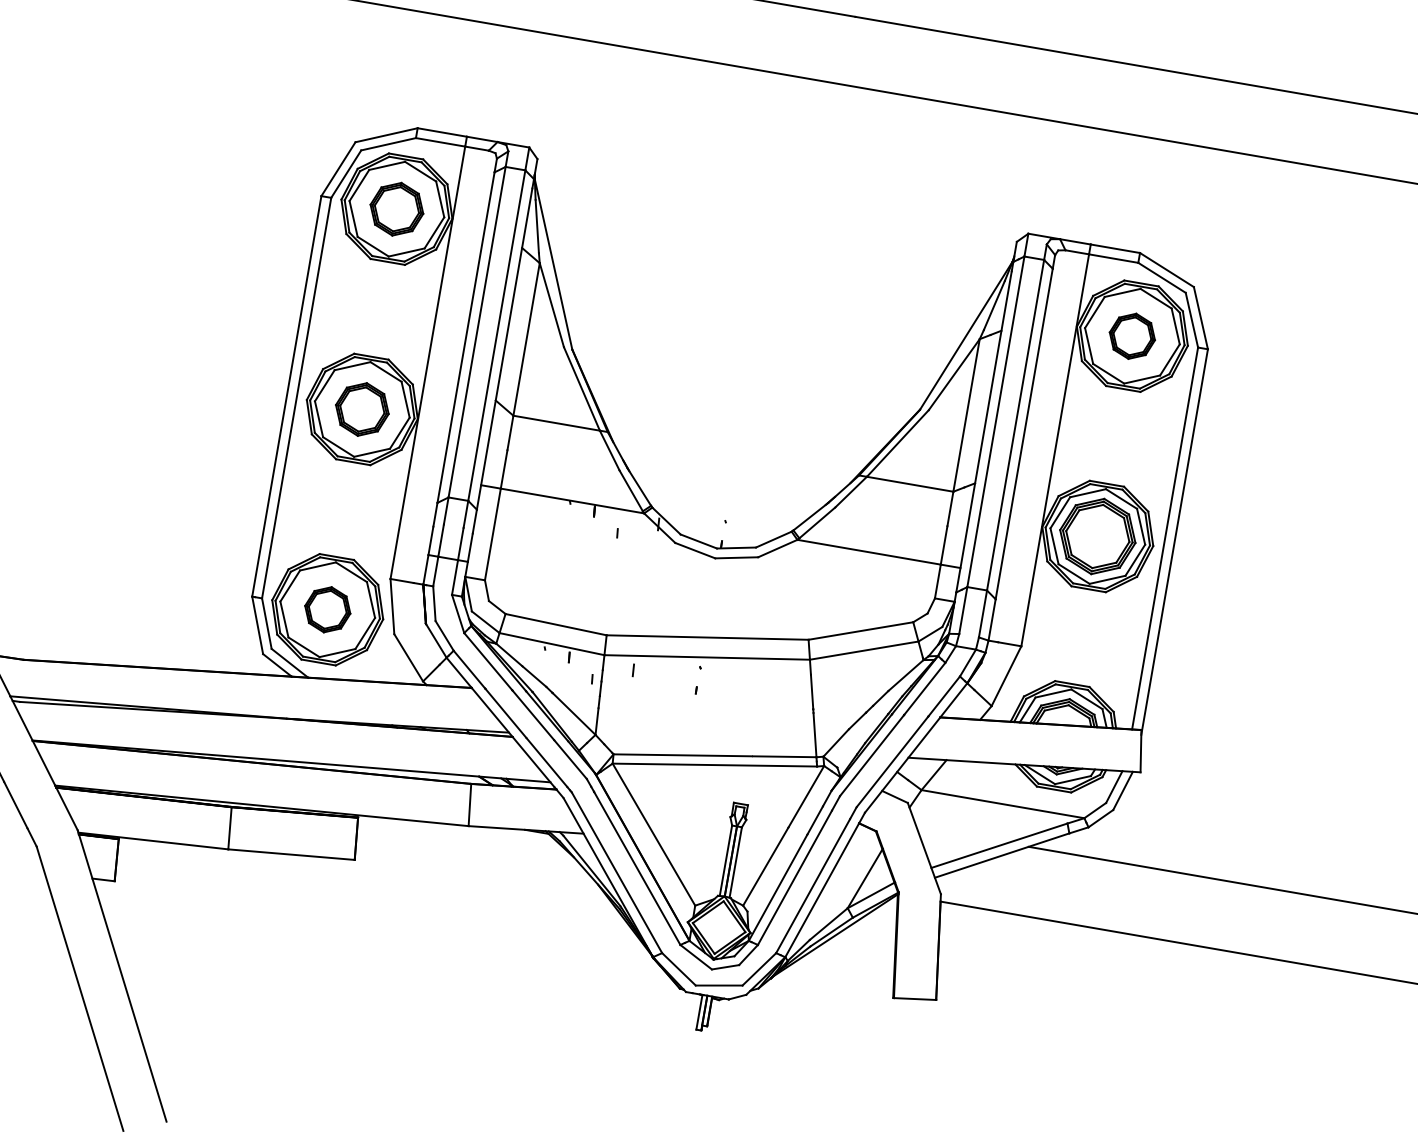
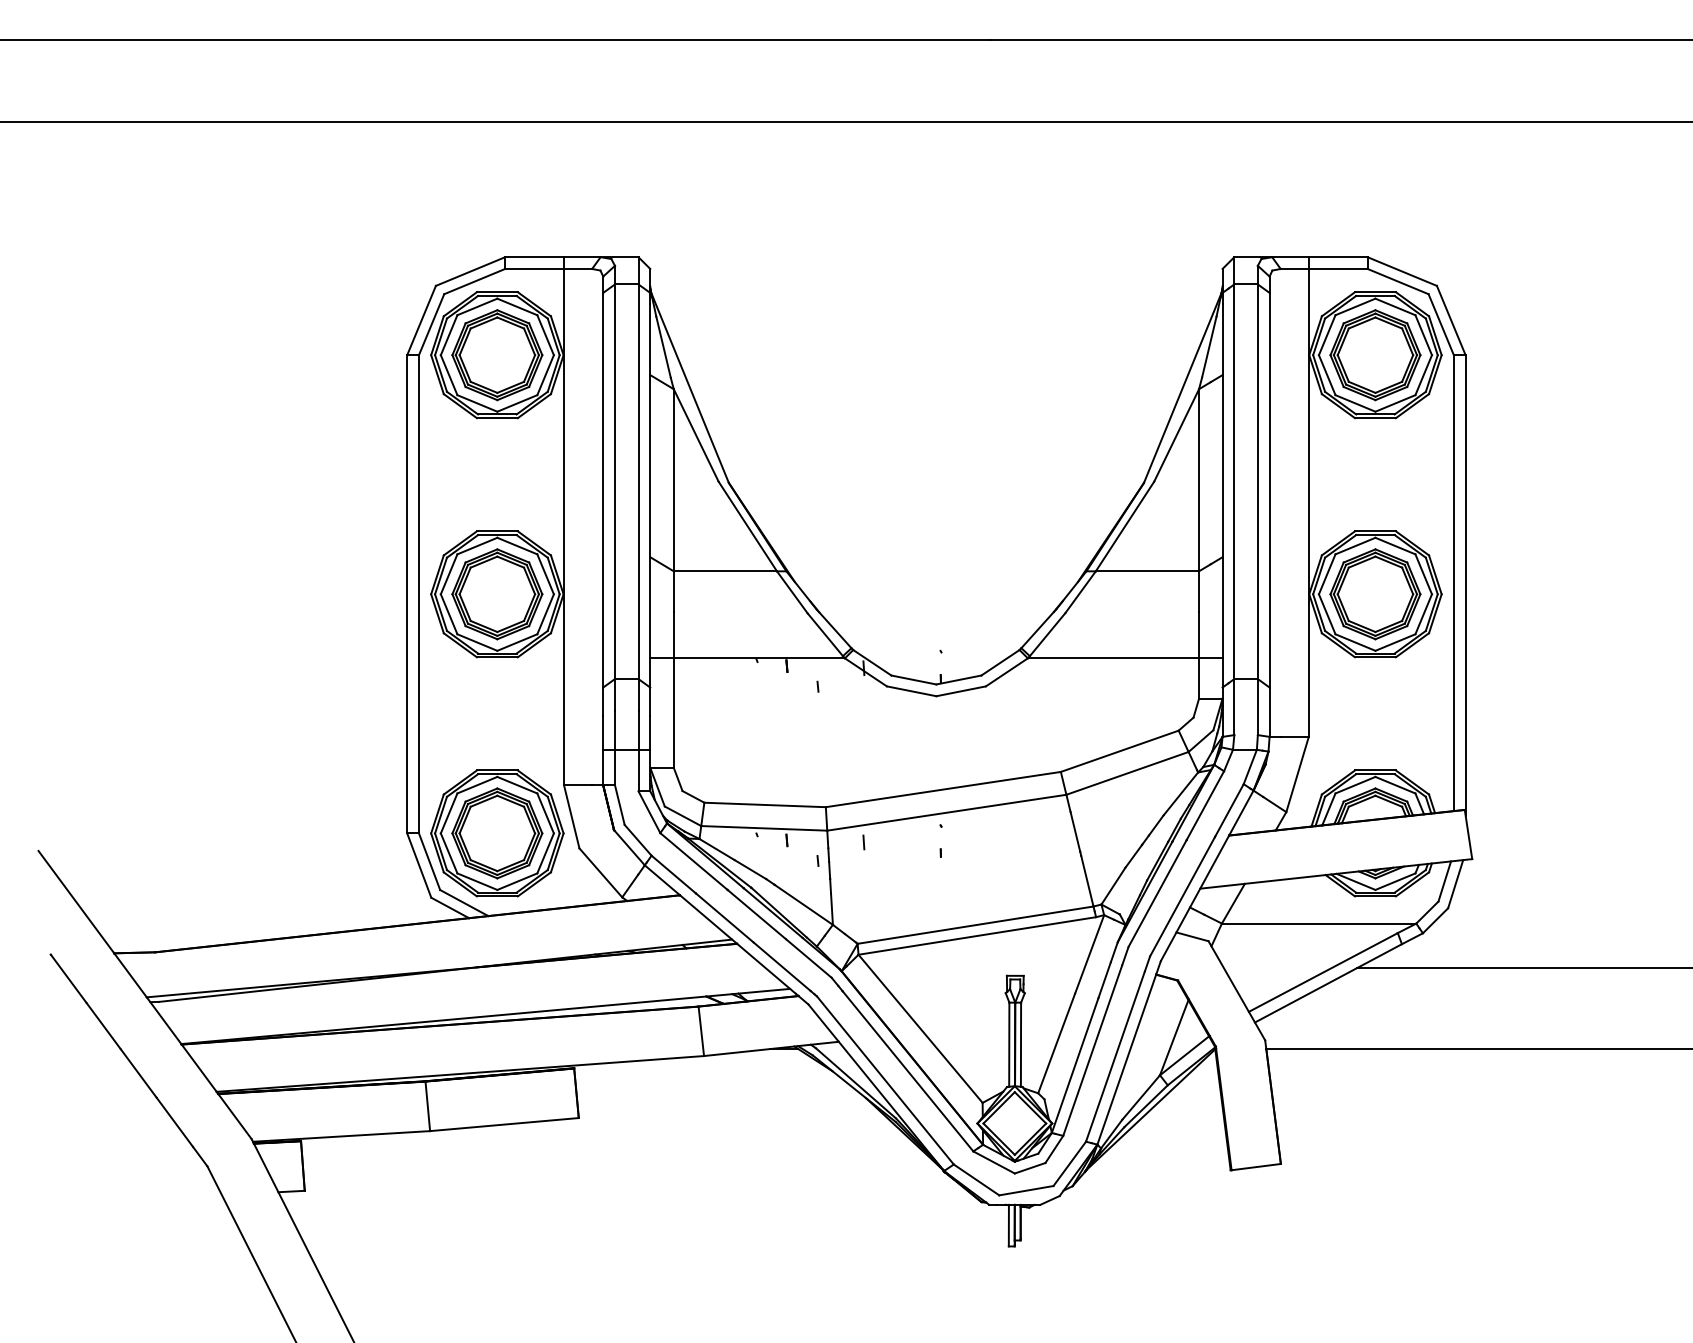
part: (396, 209) -> (497, 355), size x1.43
part: (1132, 336) -> (1375, 355), size x1.67
part: (362, 409) -> (497, 594), size x1.43
part: (327, 609) -> (497, 833), size x1.67

